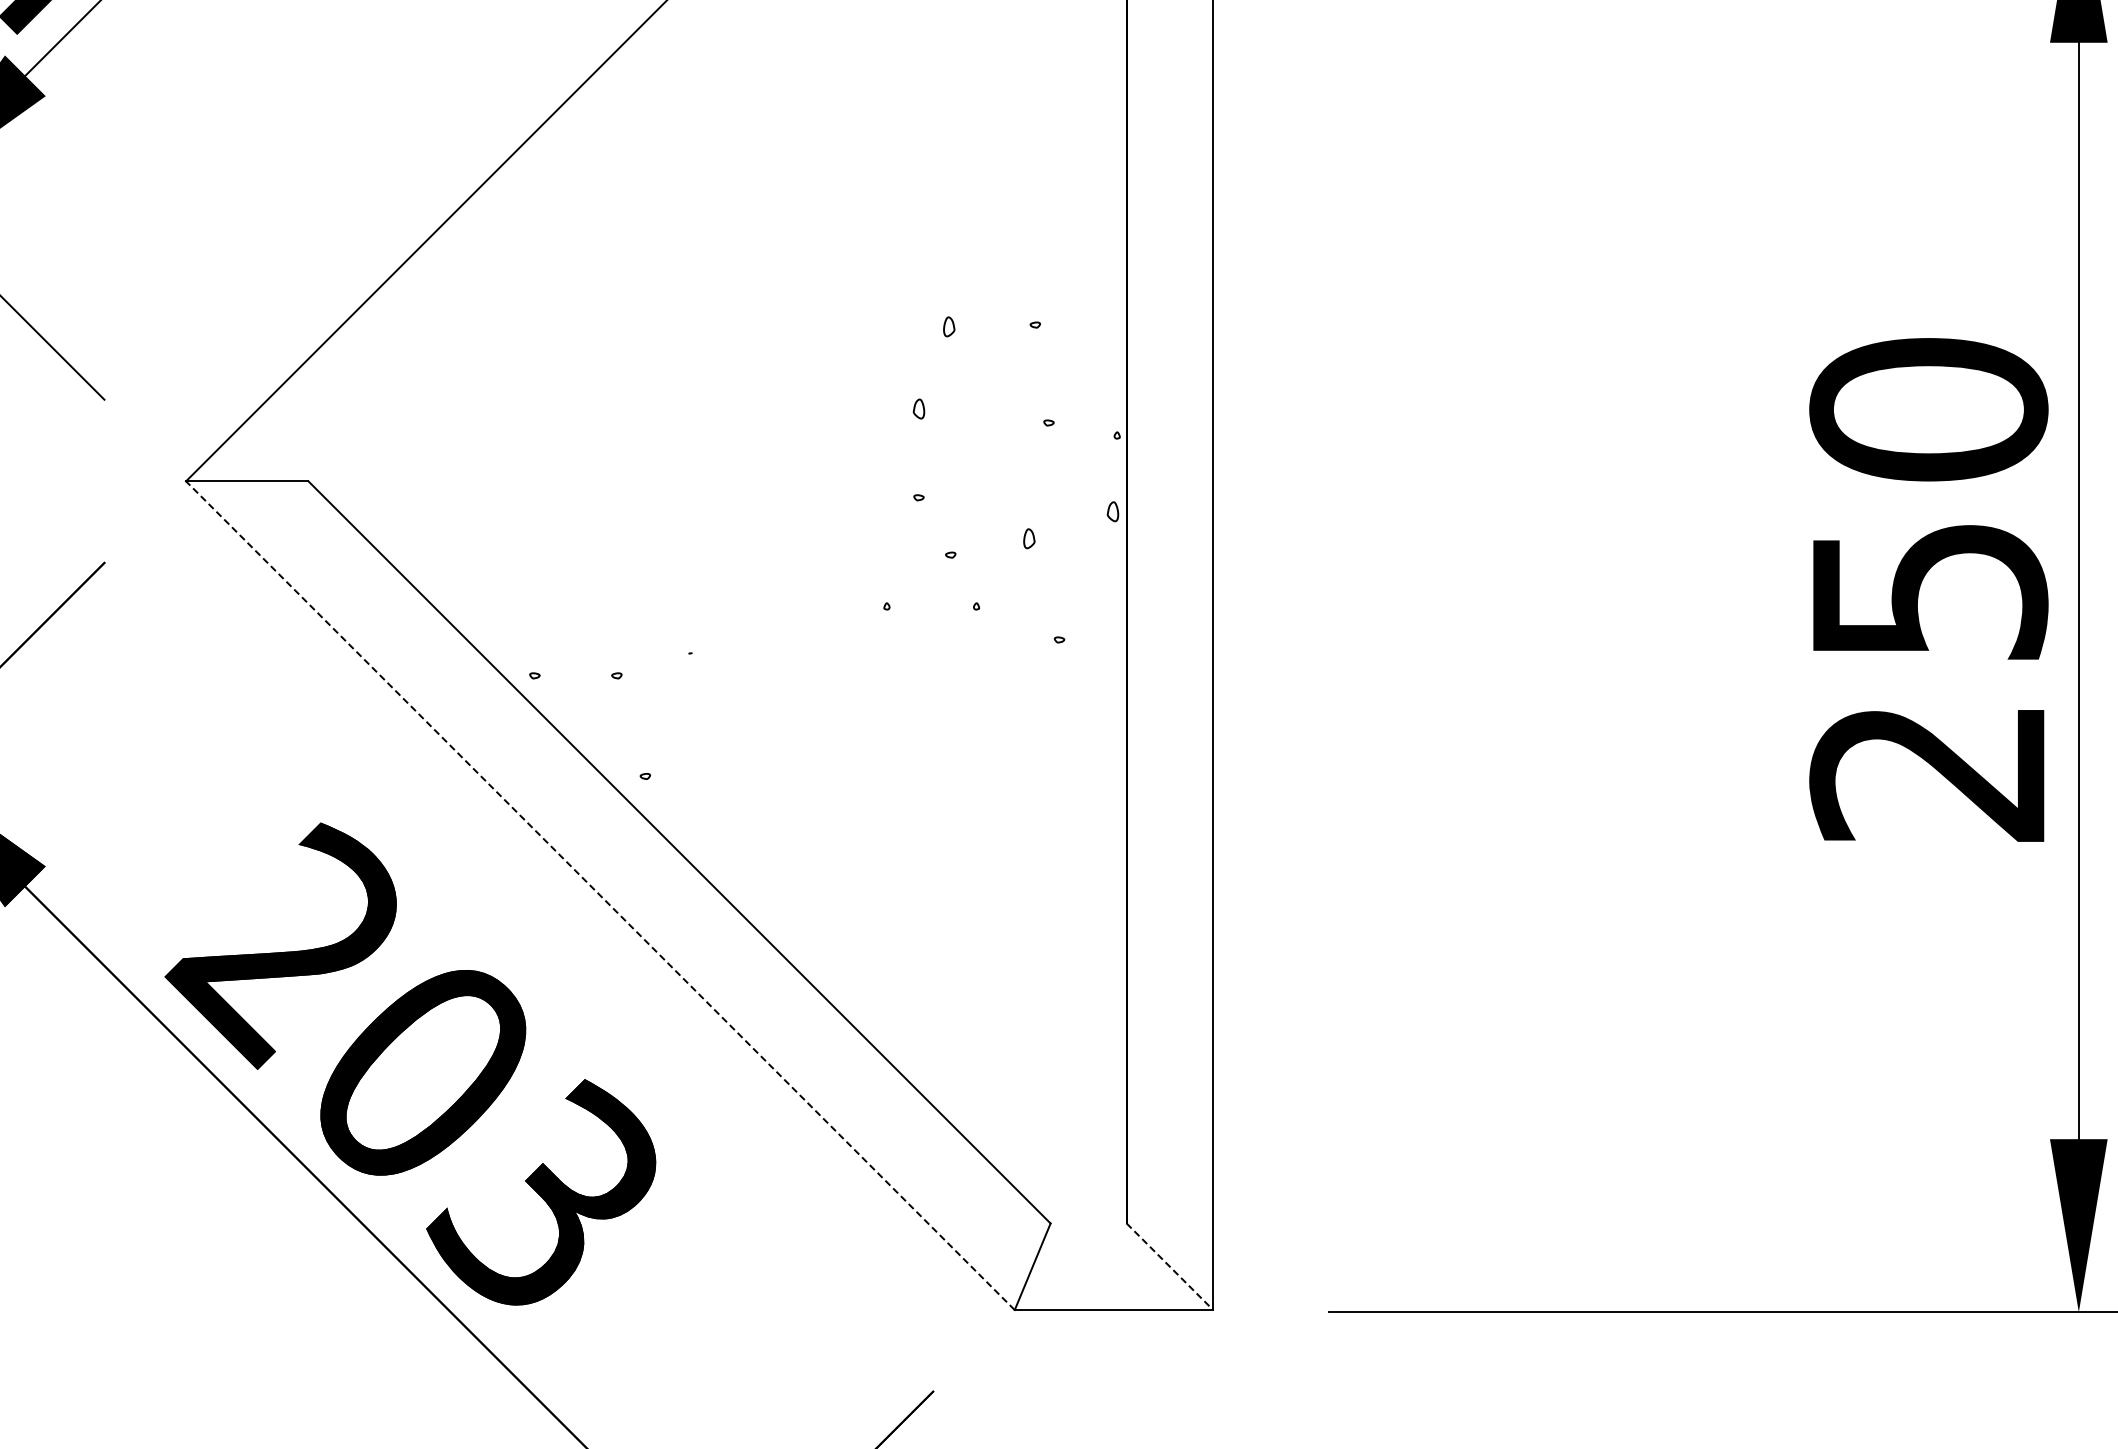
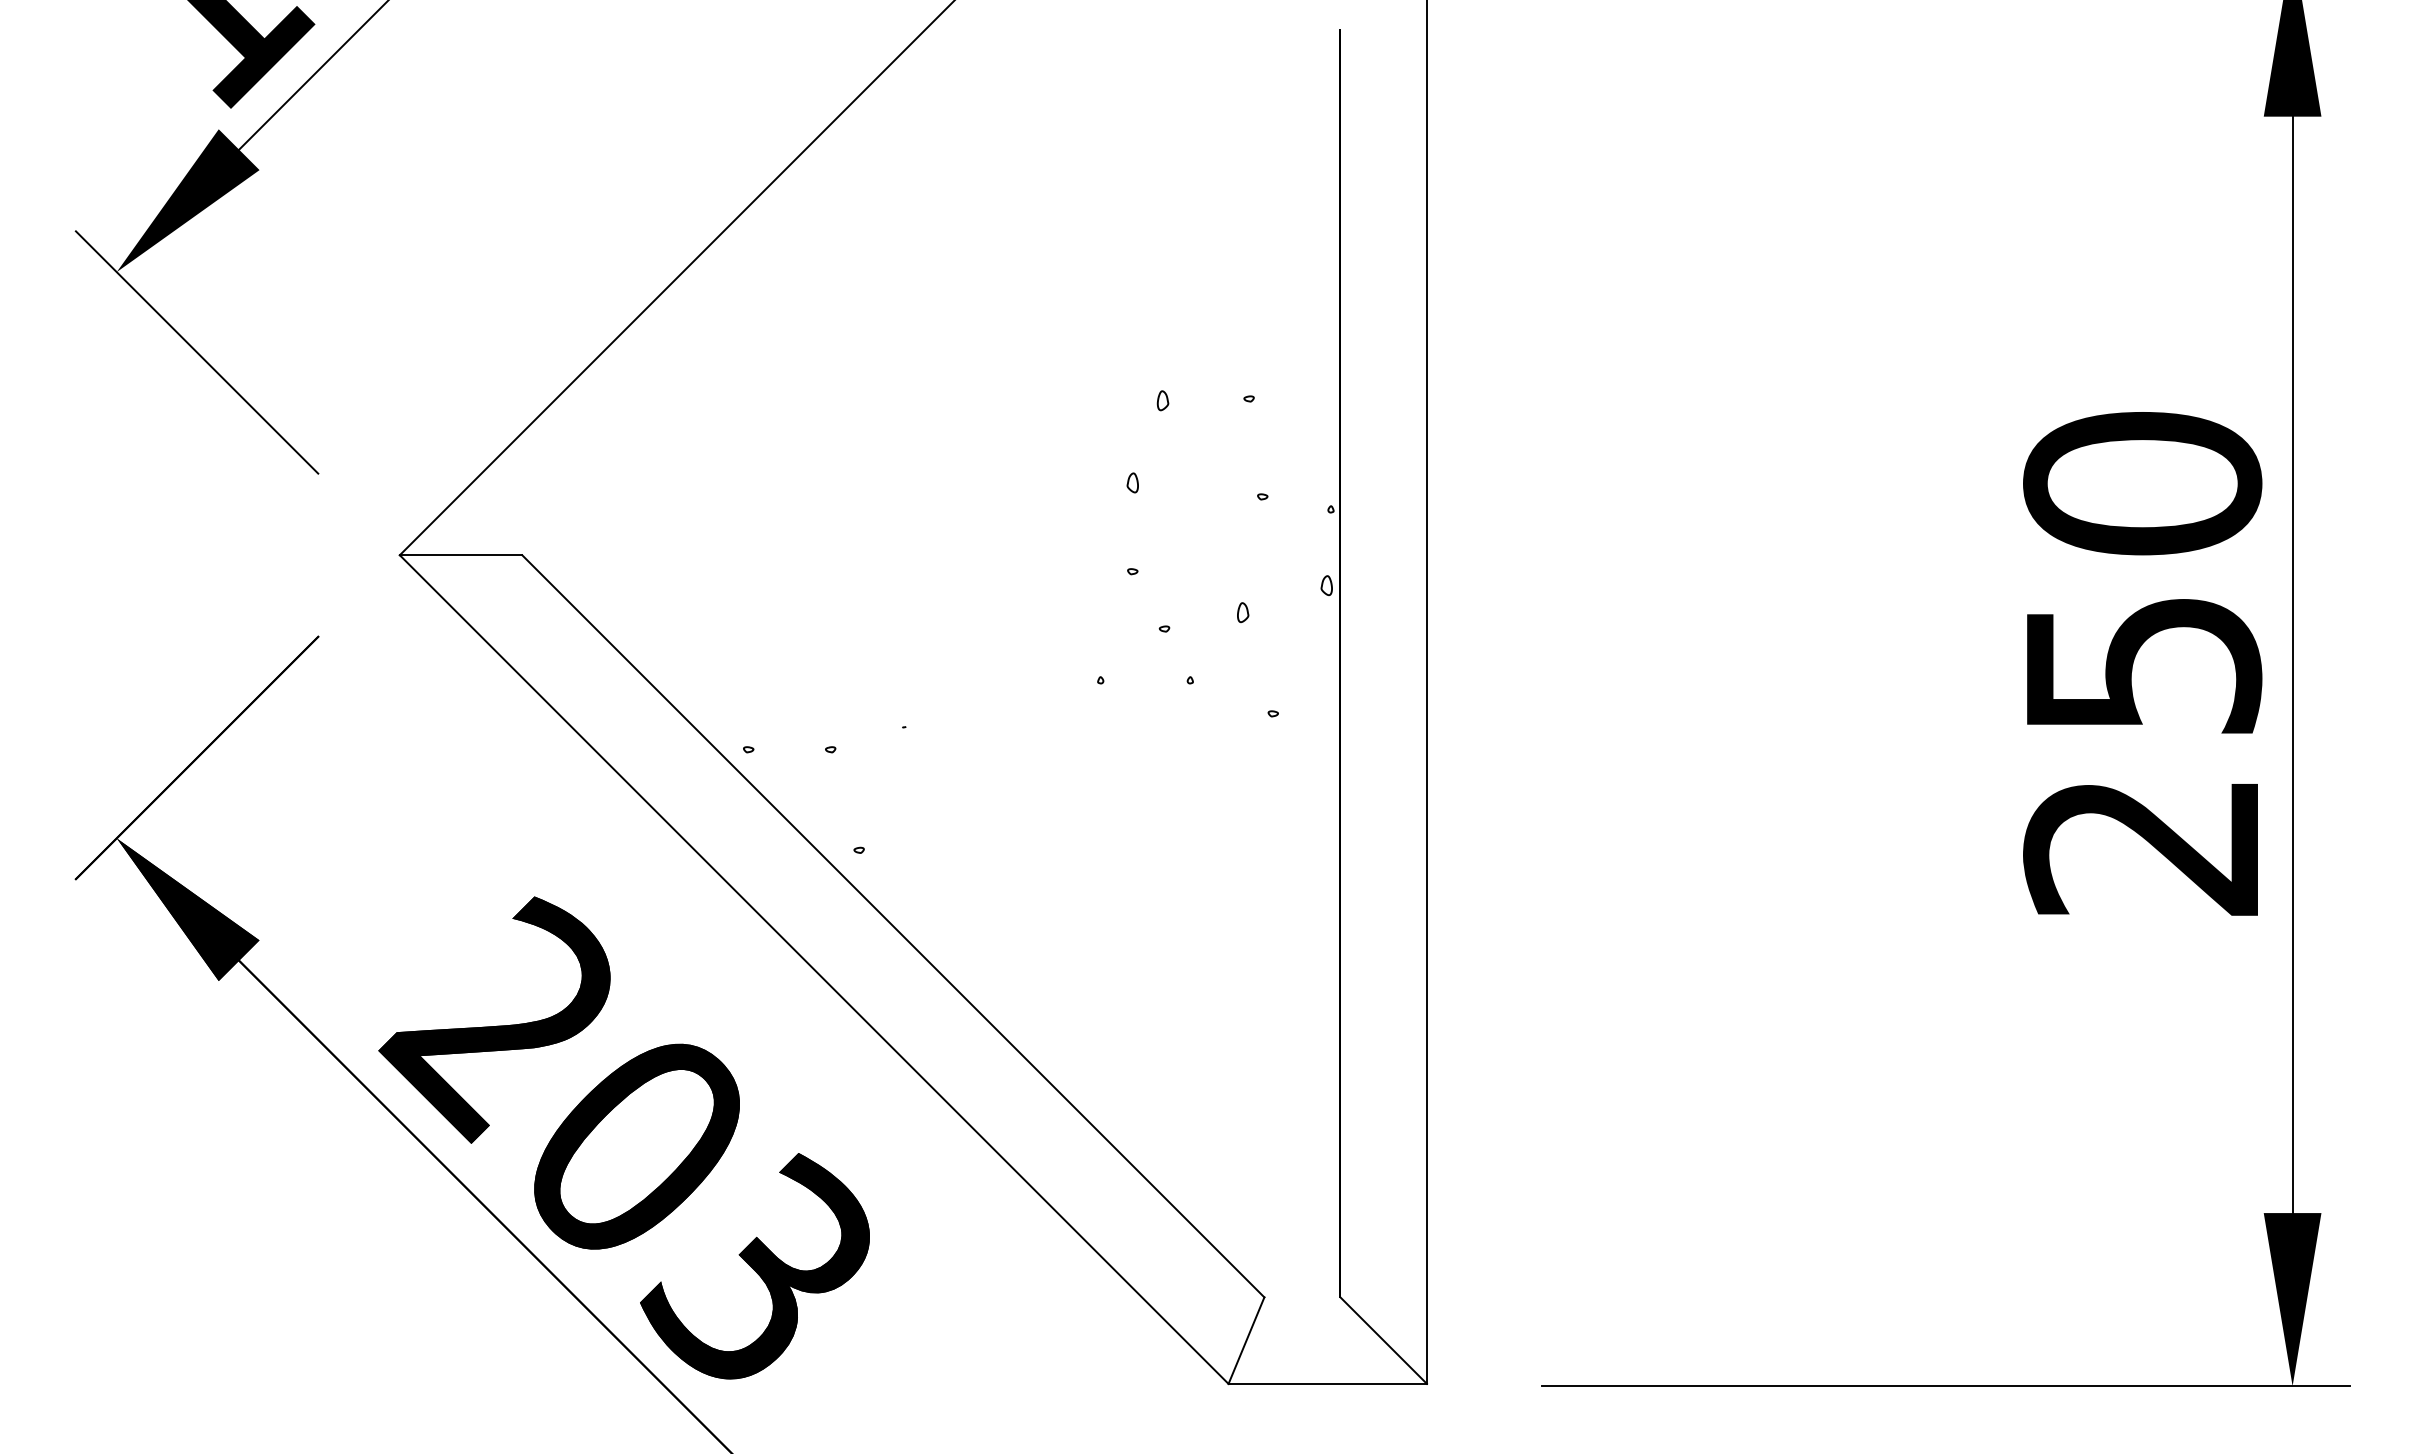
line: (600, 895) -> (814, 969), dashed -> solid
line: (1170, 1267) -> (1384, 1341), dashed -> solid

